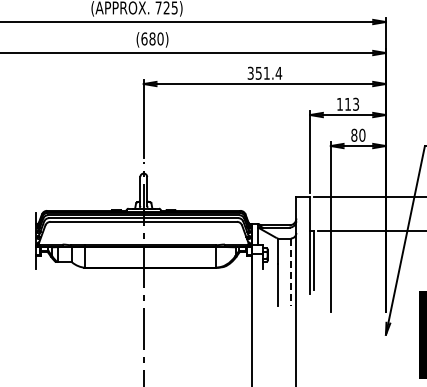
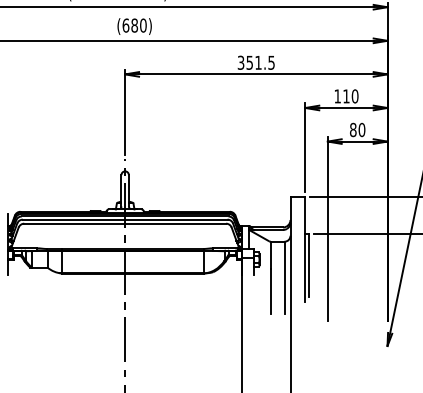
text: (278, 73) -> (271, 63), 351.4 -> 351.5
text: (356, 103) -> (355, 95), 113 -> 110
line: (290, 272) -> (284, 278), dashed -> solid

